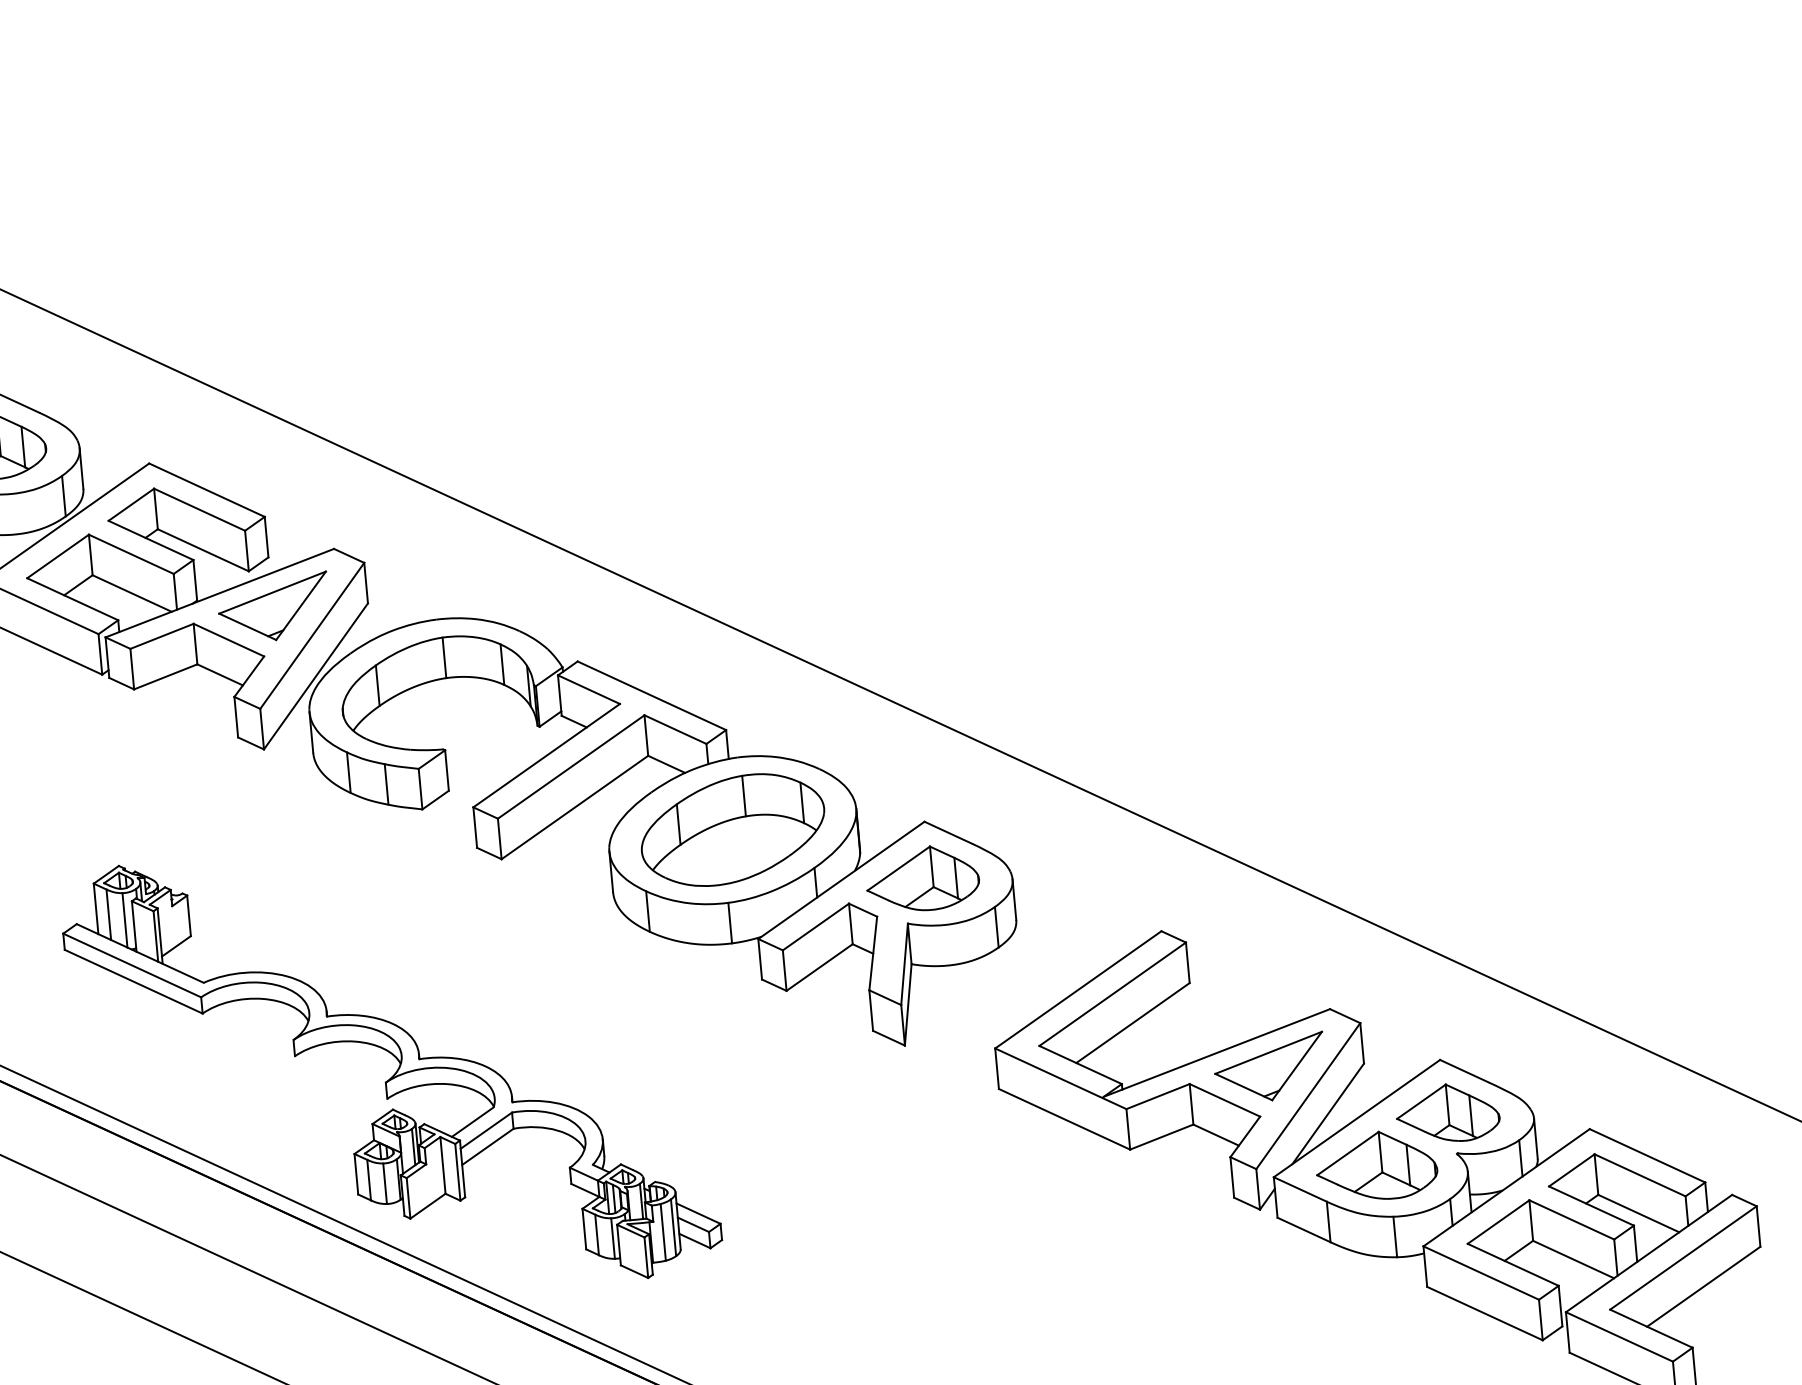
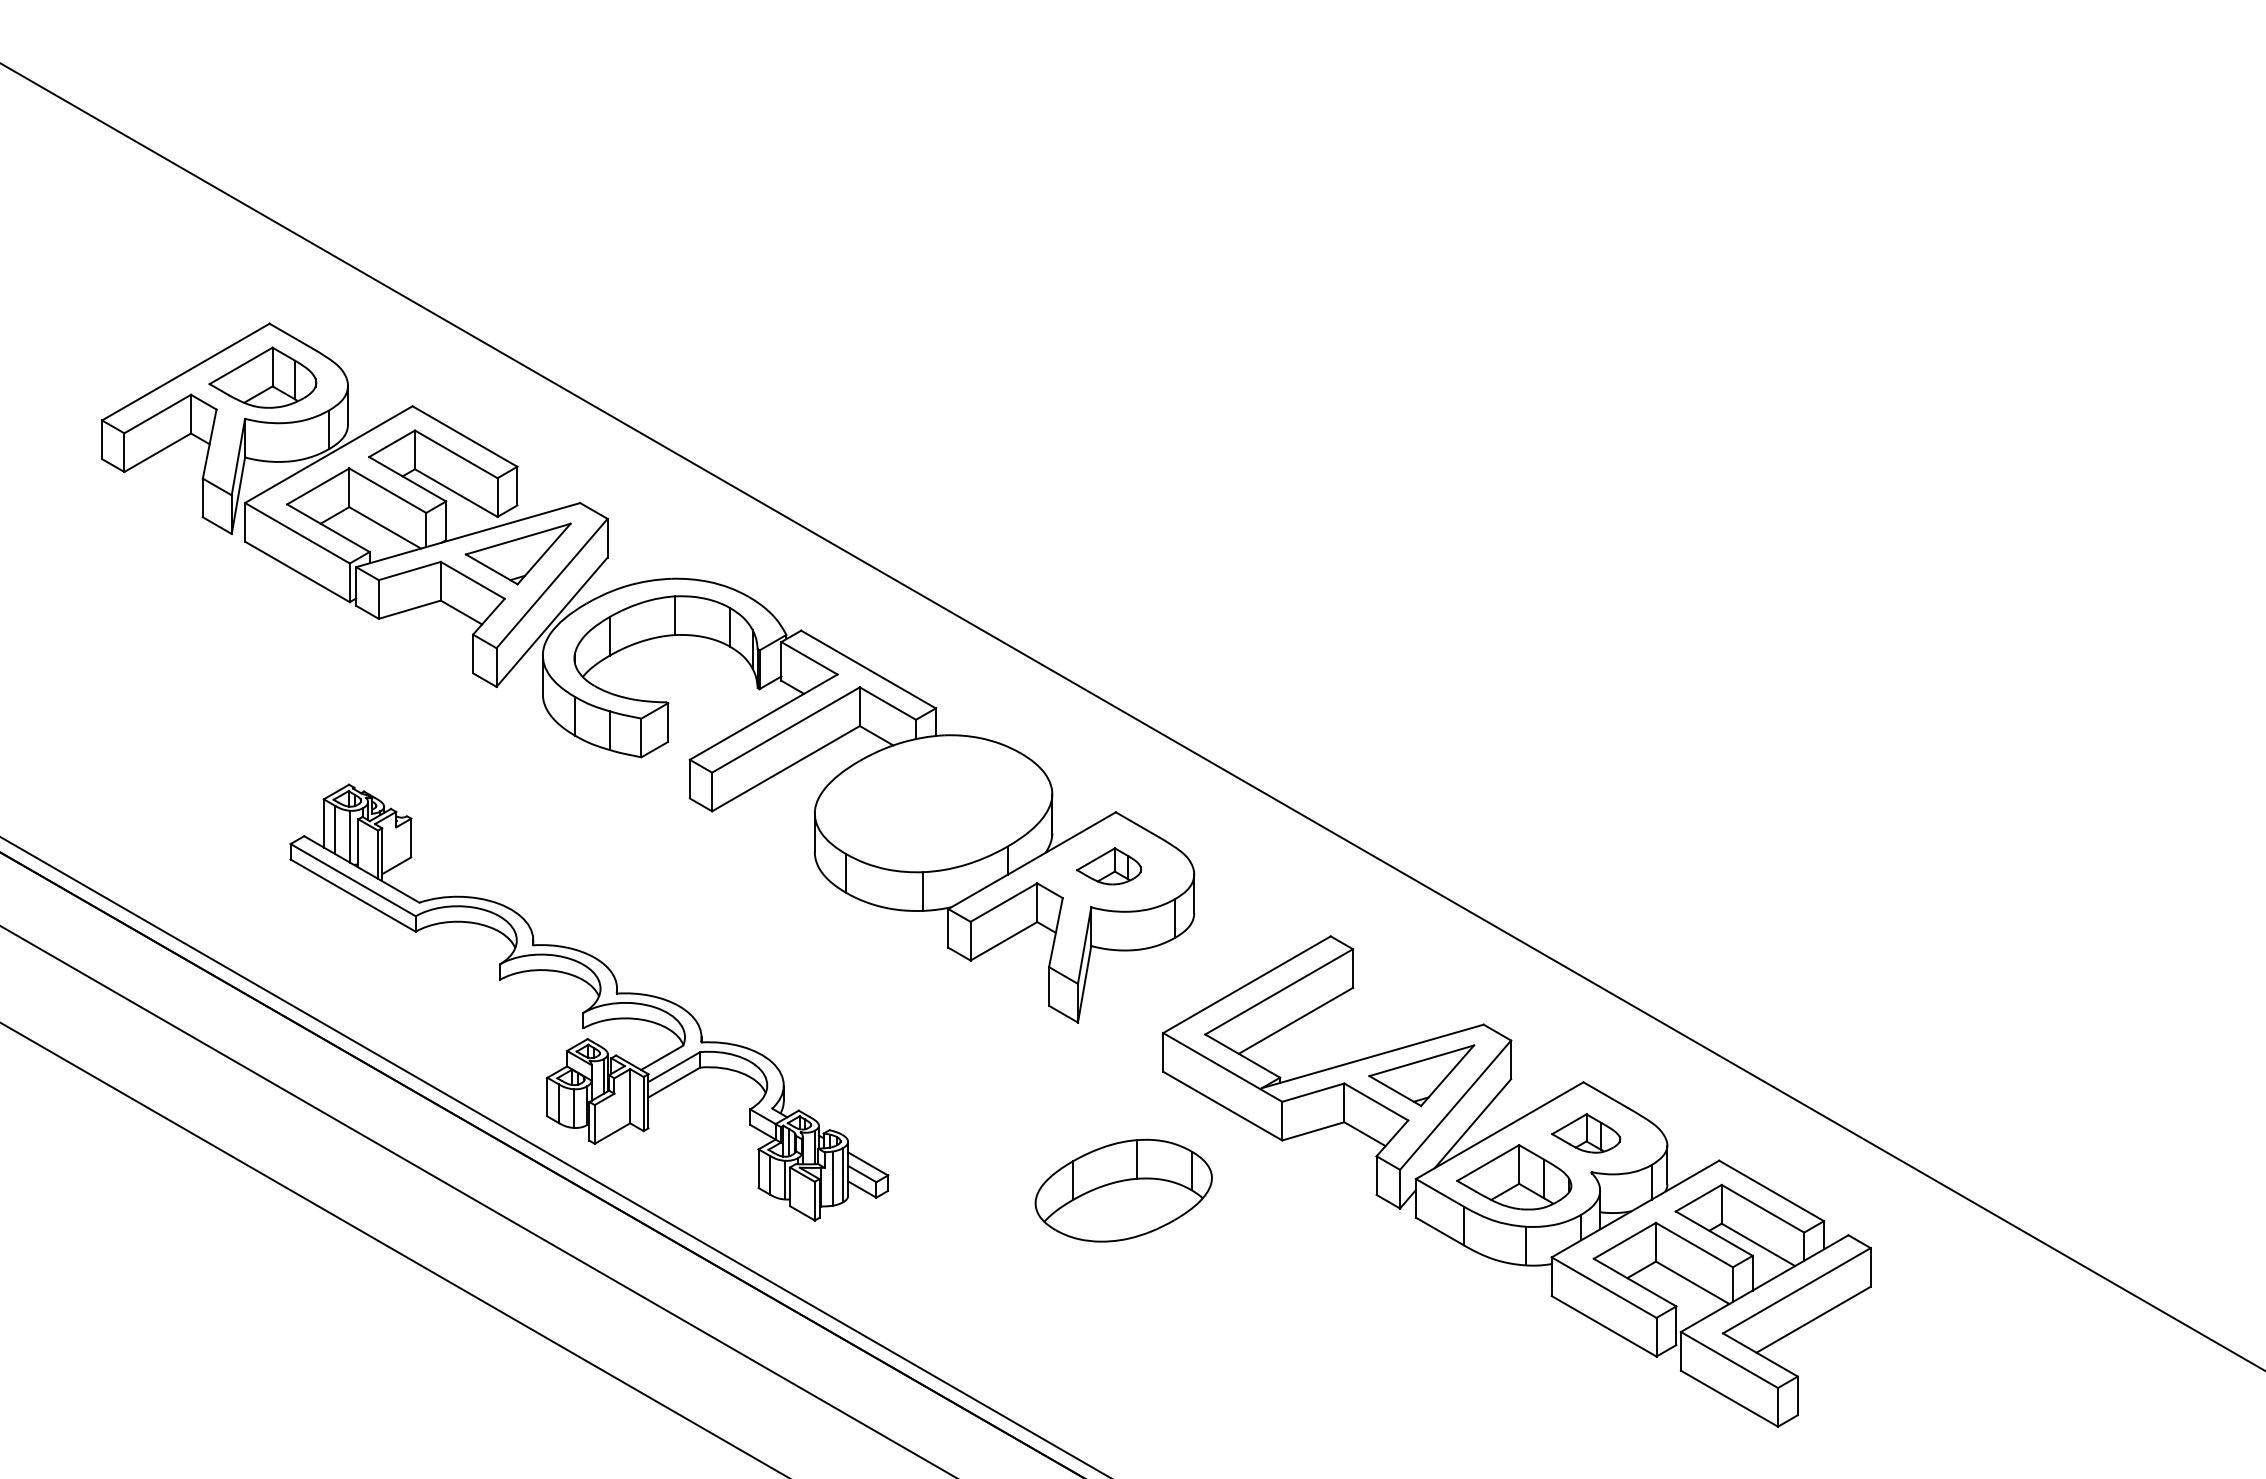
part: (732, 829) -> (1123, 1190), moved
part: (922, 879) -> (1108, 866), size x0.6
part: (1447, 1113) -> (1585, 1133), size x0.7

